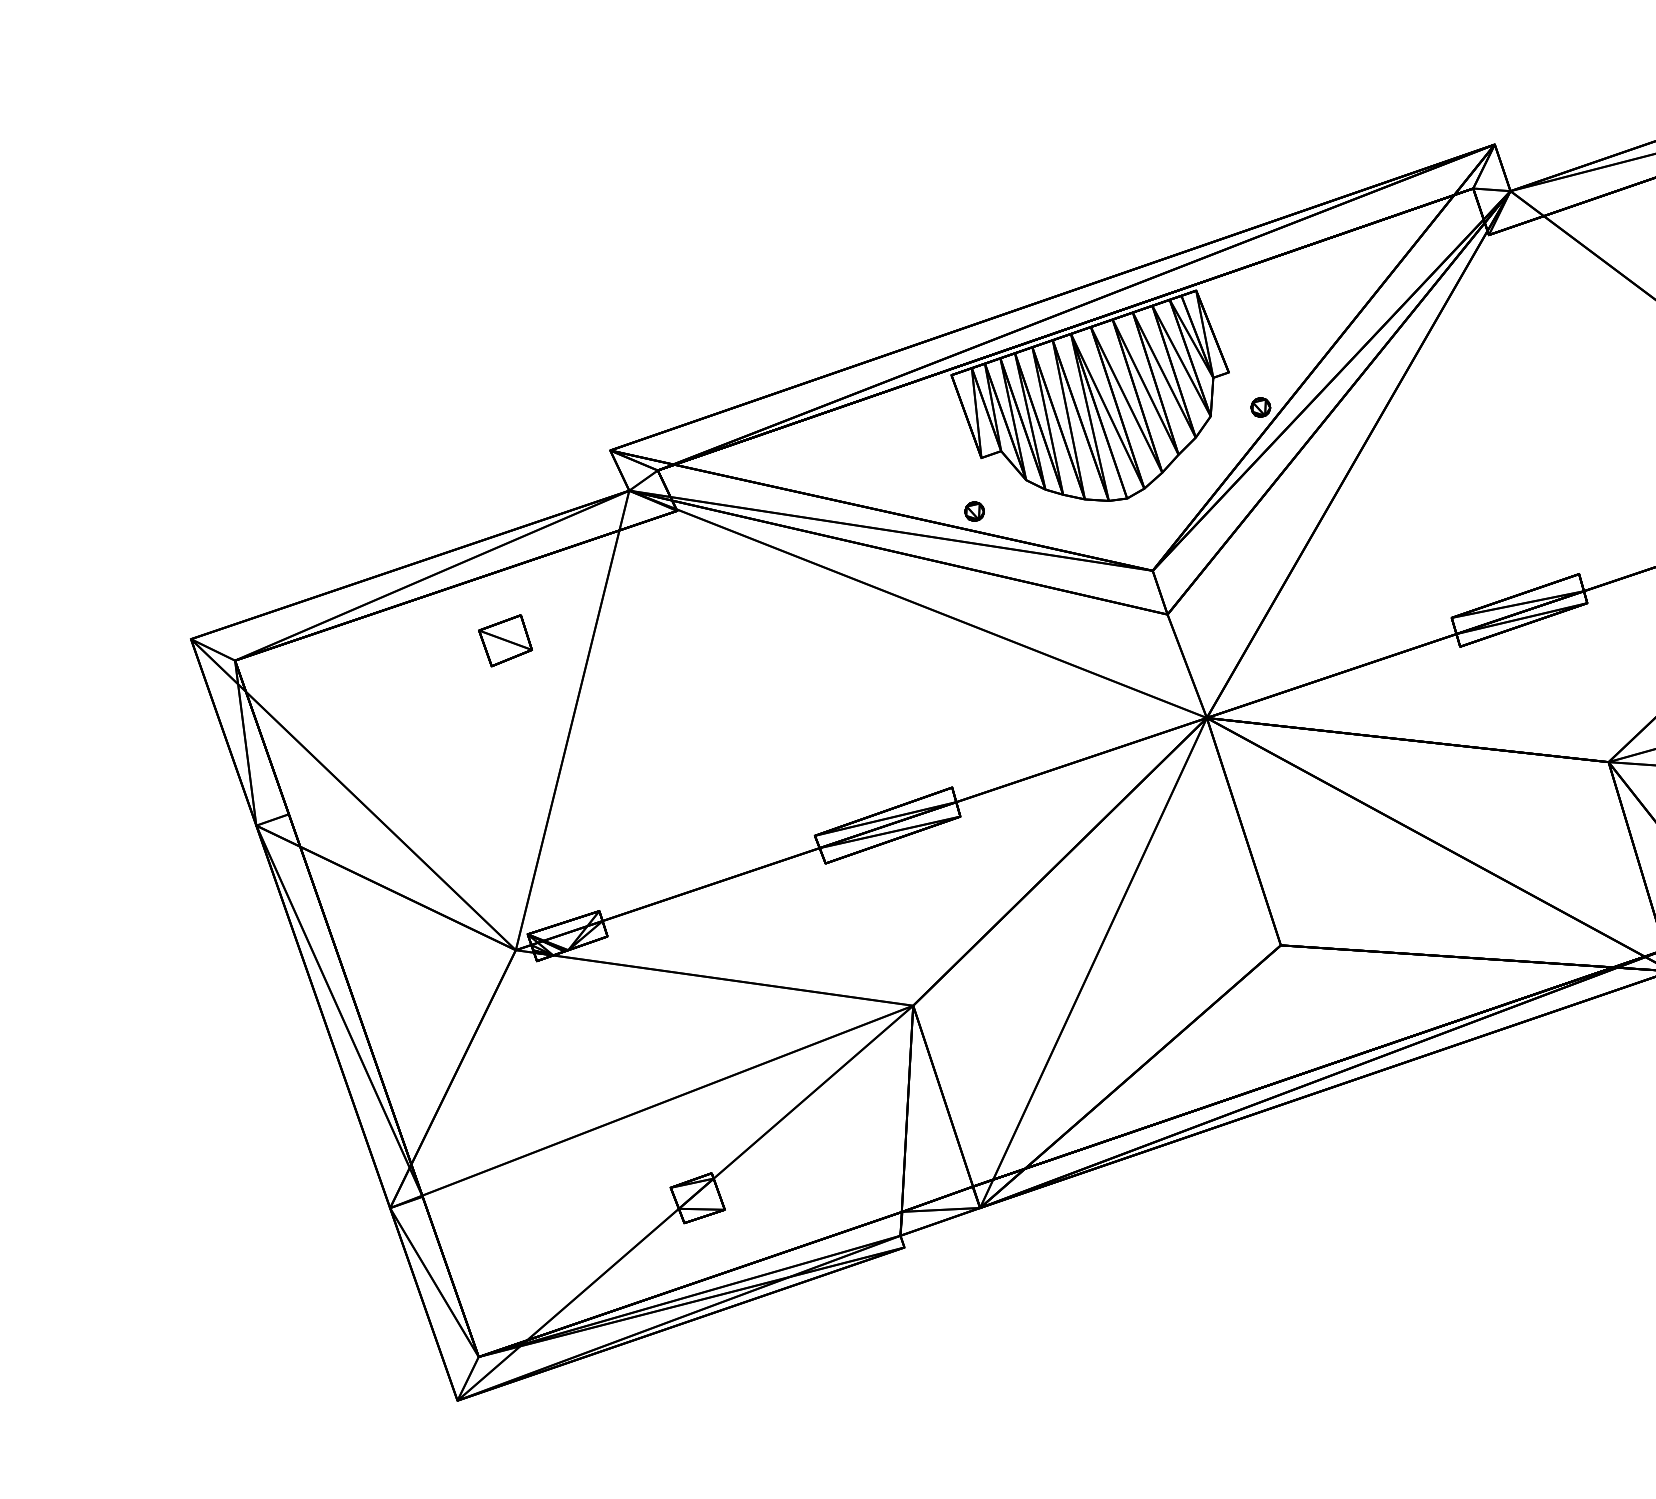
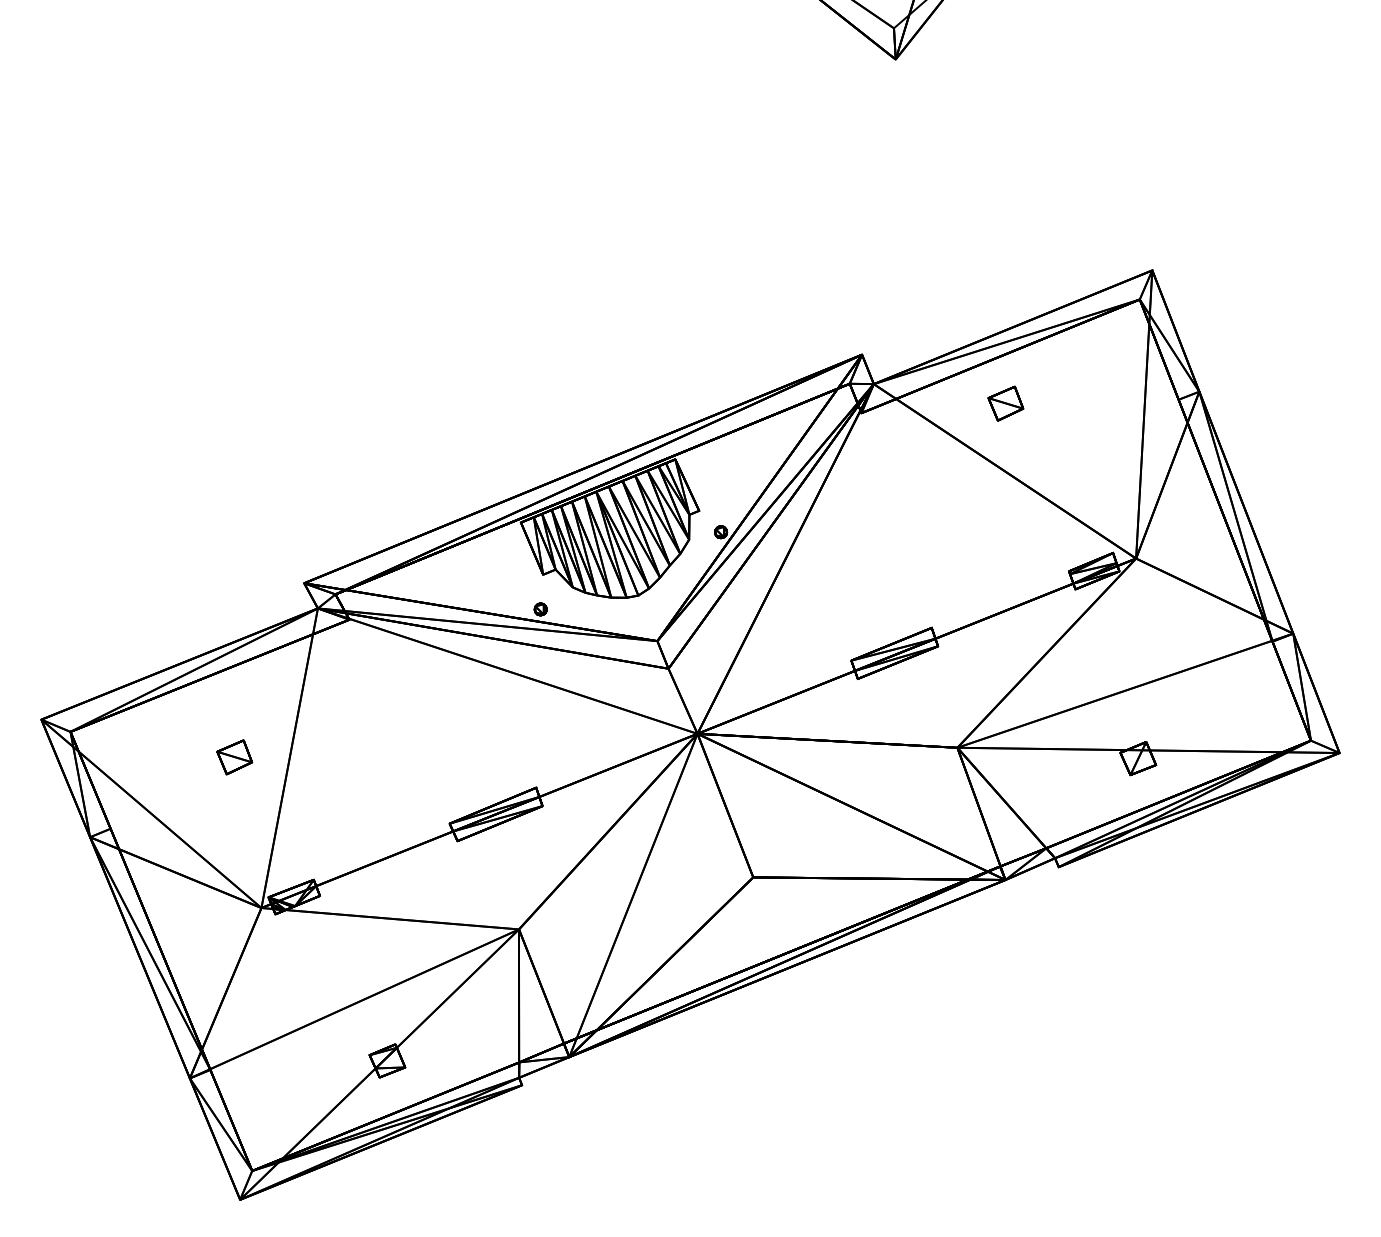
part: (505, 640) -> (234, 757), moved

